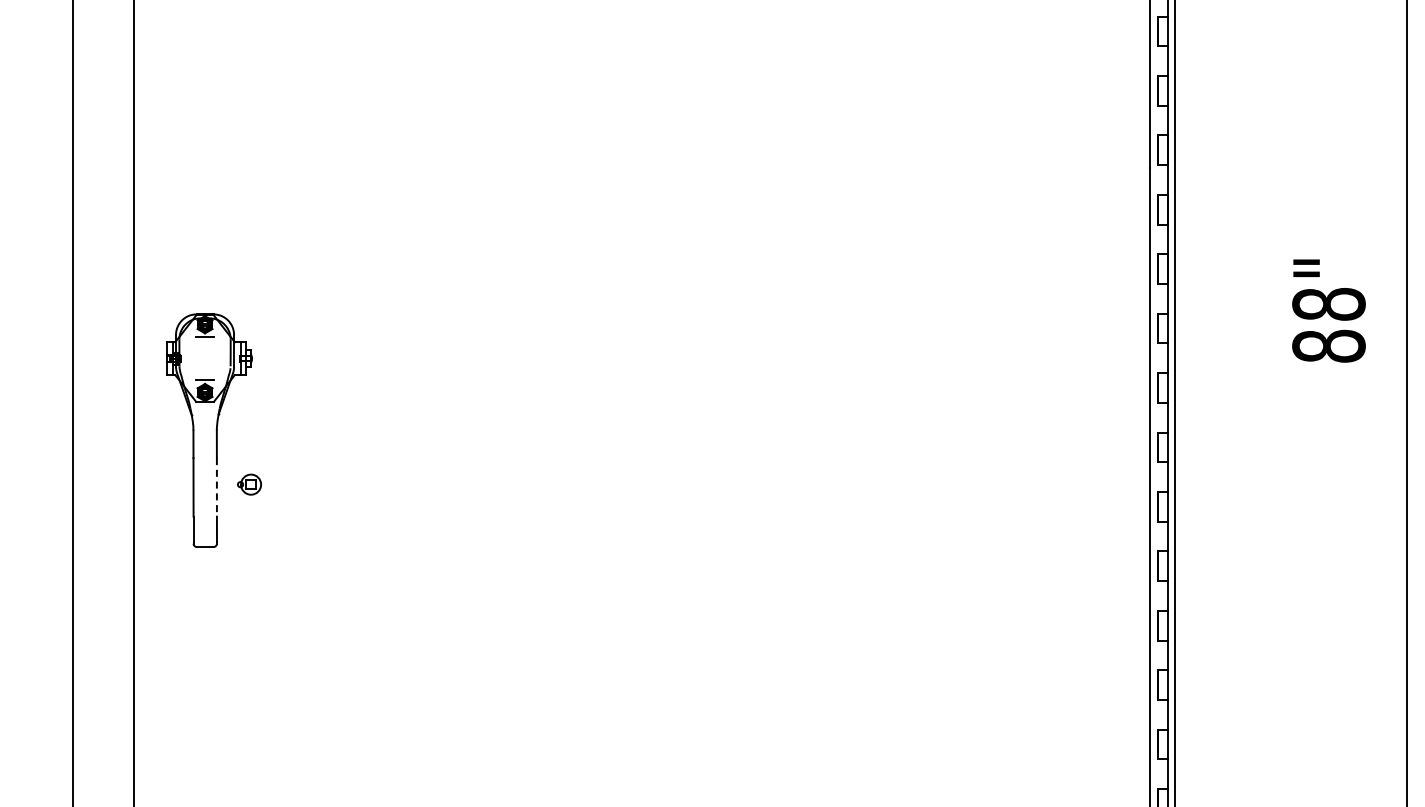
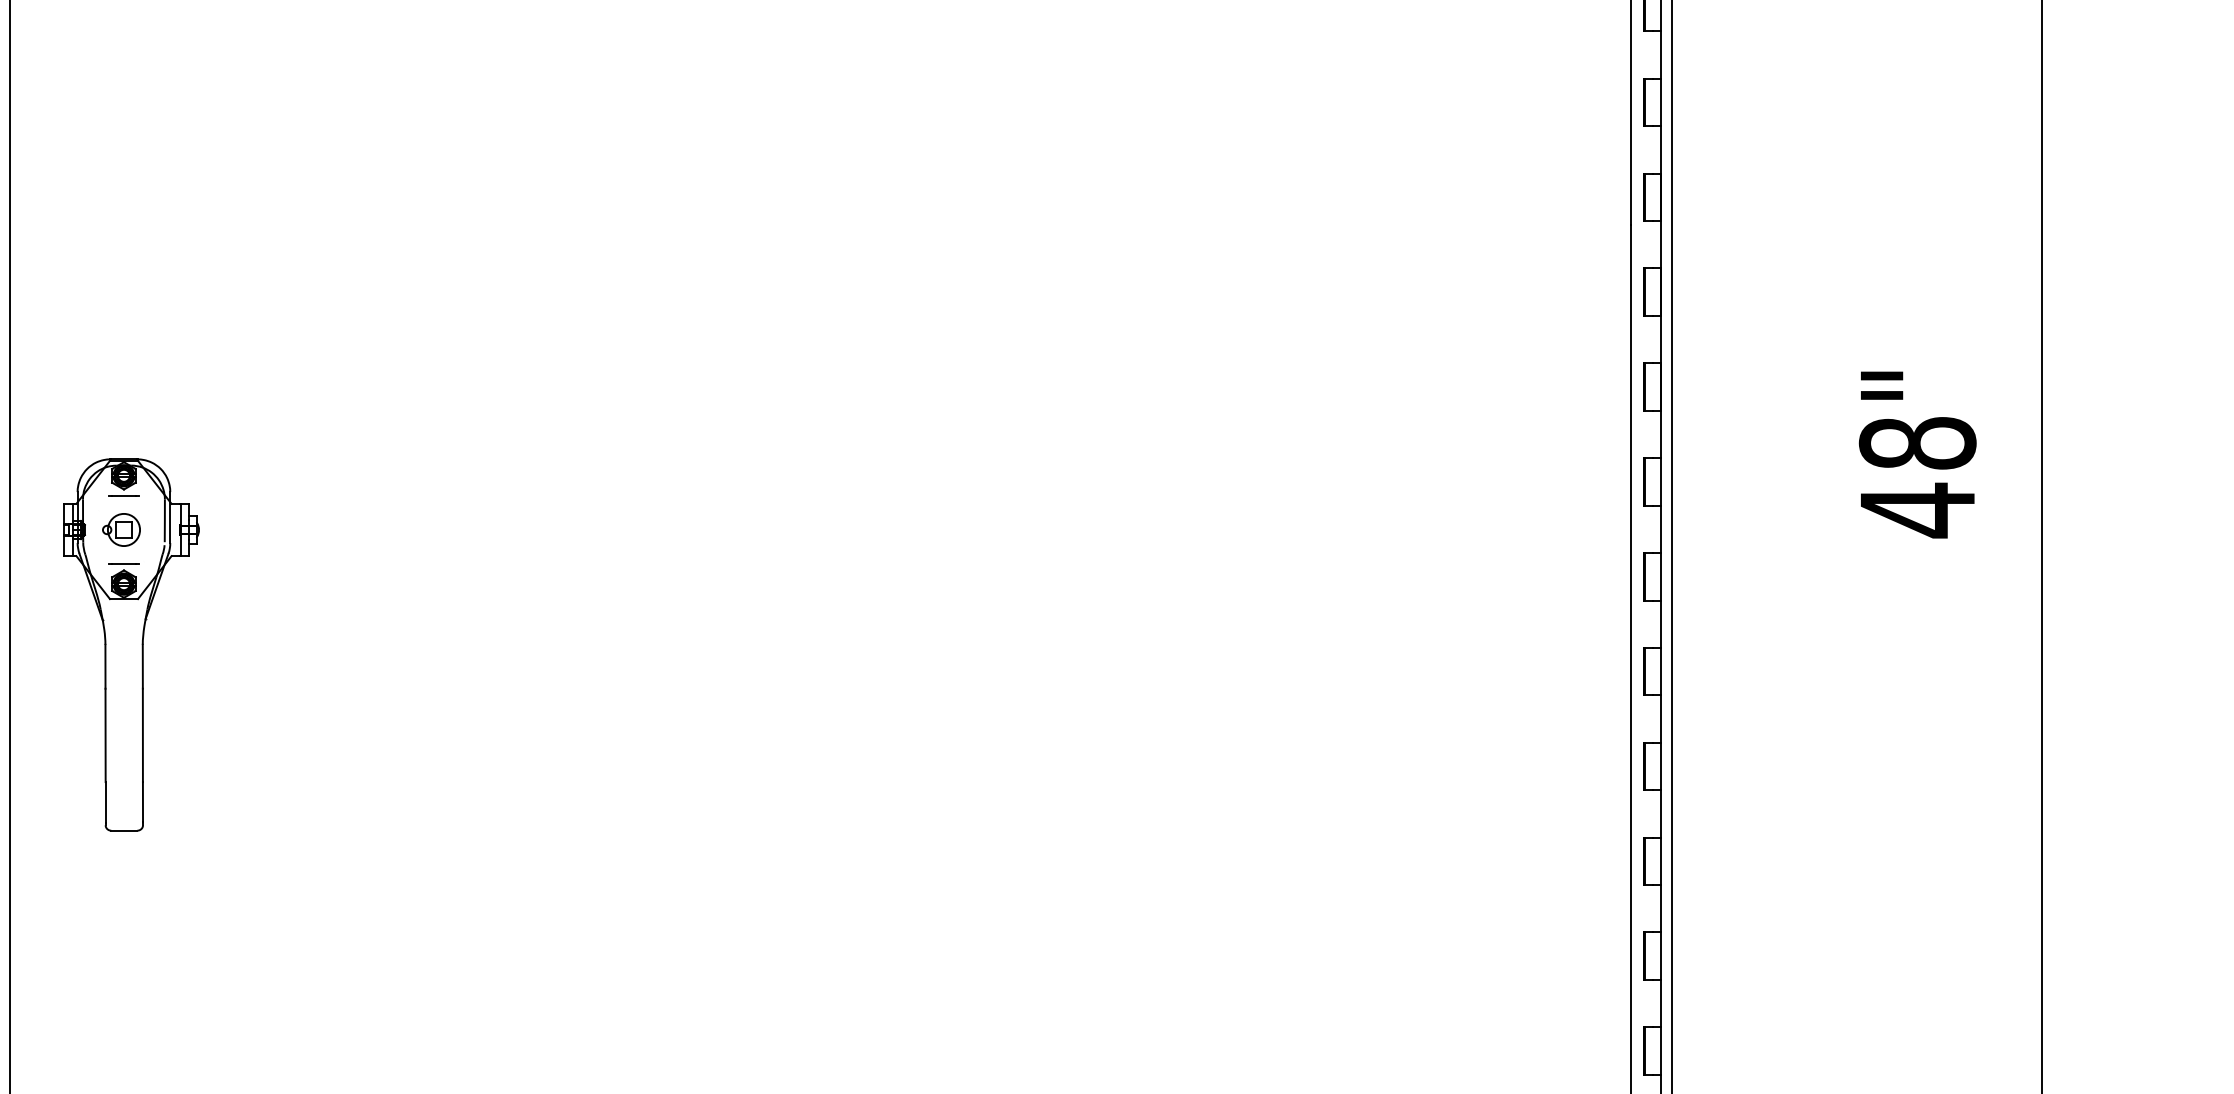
text: (1328, 346) -> (1916, 510), 88" -> 48"
part: (249, 484) -> (121, 529), moved
line: (216, 487) -> (142, 735), dashed -> solid

